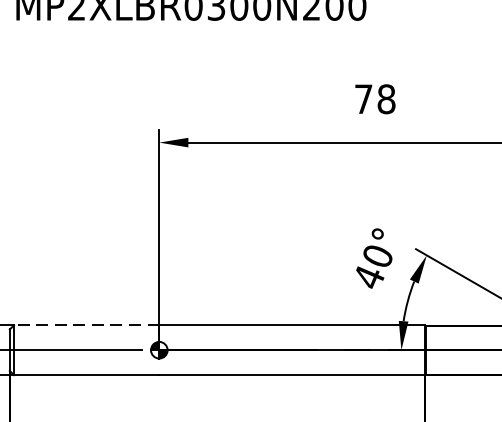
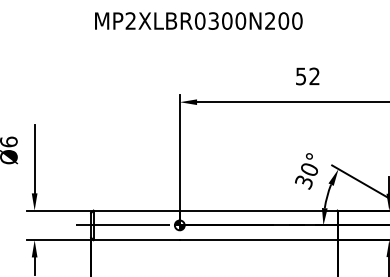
text: (374, 99) -> (307, 76), 78 -> 52
text: (369, 277) -> (304, 182), 40° -> 30°
line: (86, 325) -> (136, 210), dashed -> solid

